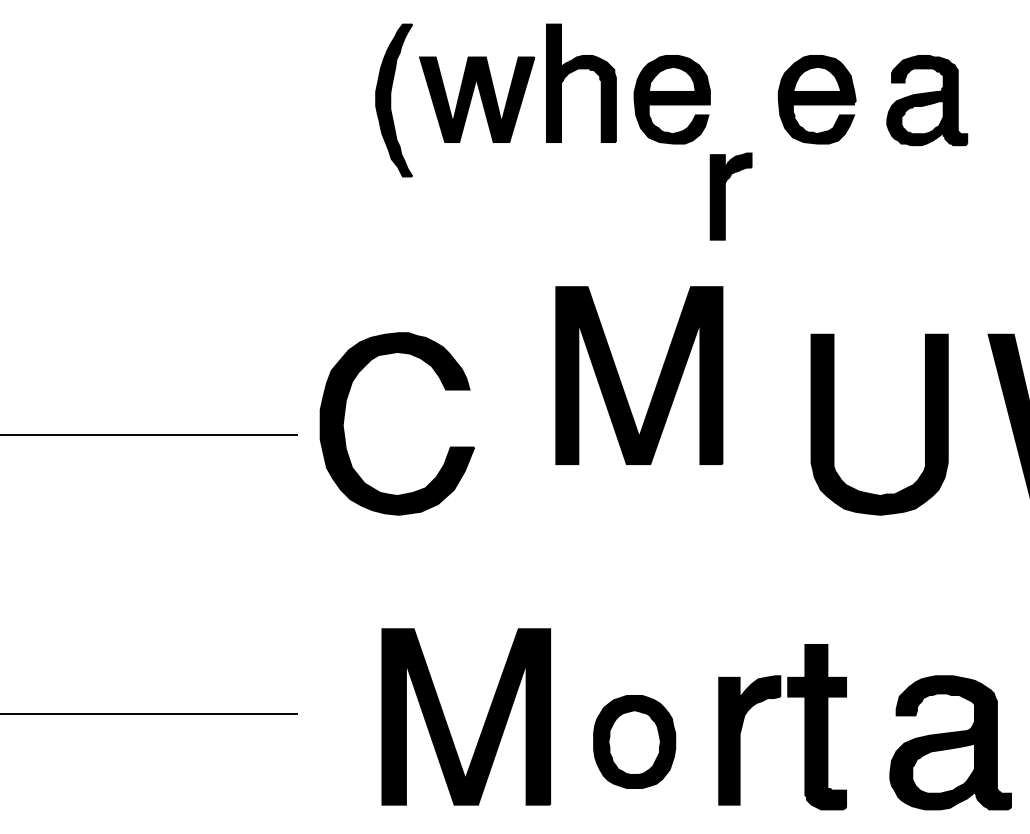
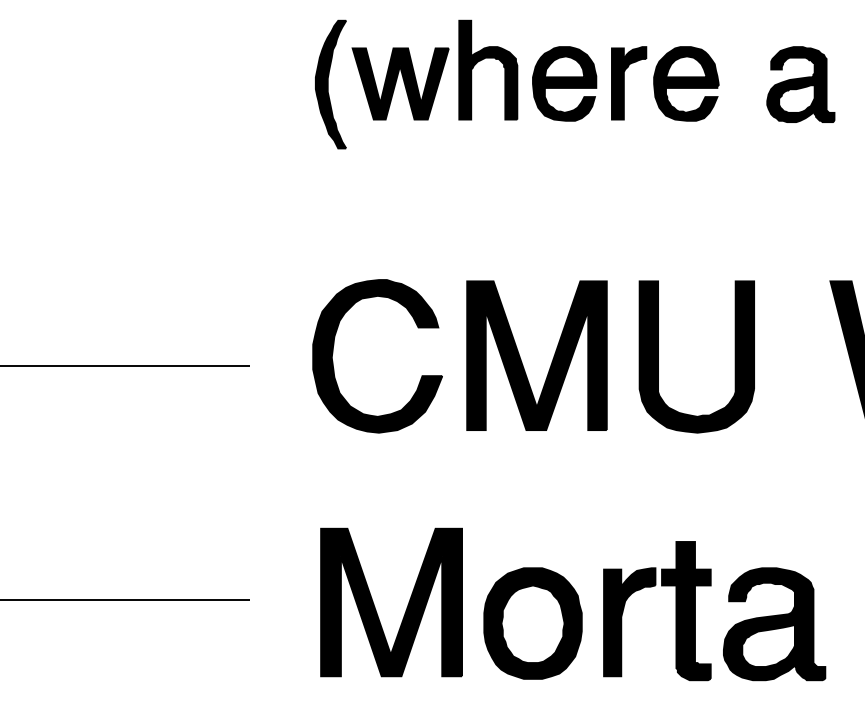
part: (926, 100) -> (800, 84), moved
part: (731, 196) -> (629, 83), moved
part: (620, 380) -> (521, 359), moved
part: (344, 420) -> (333, 353), moved
part: (833, 424) -> (658, 356), moved
part: (634, 741) -> (532, 623), size x1.43
part: (950, 743) -> (774, 624), moved

